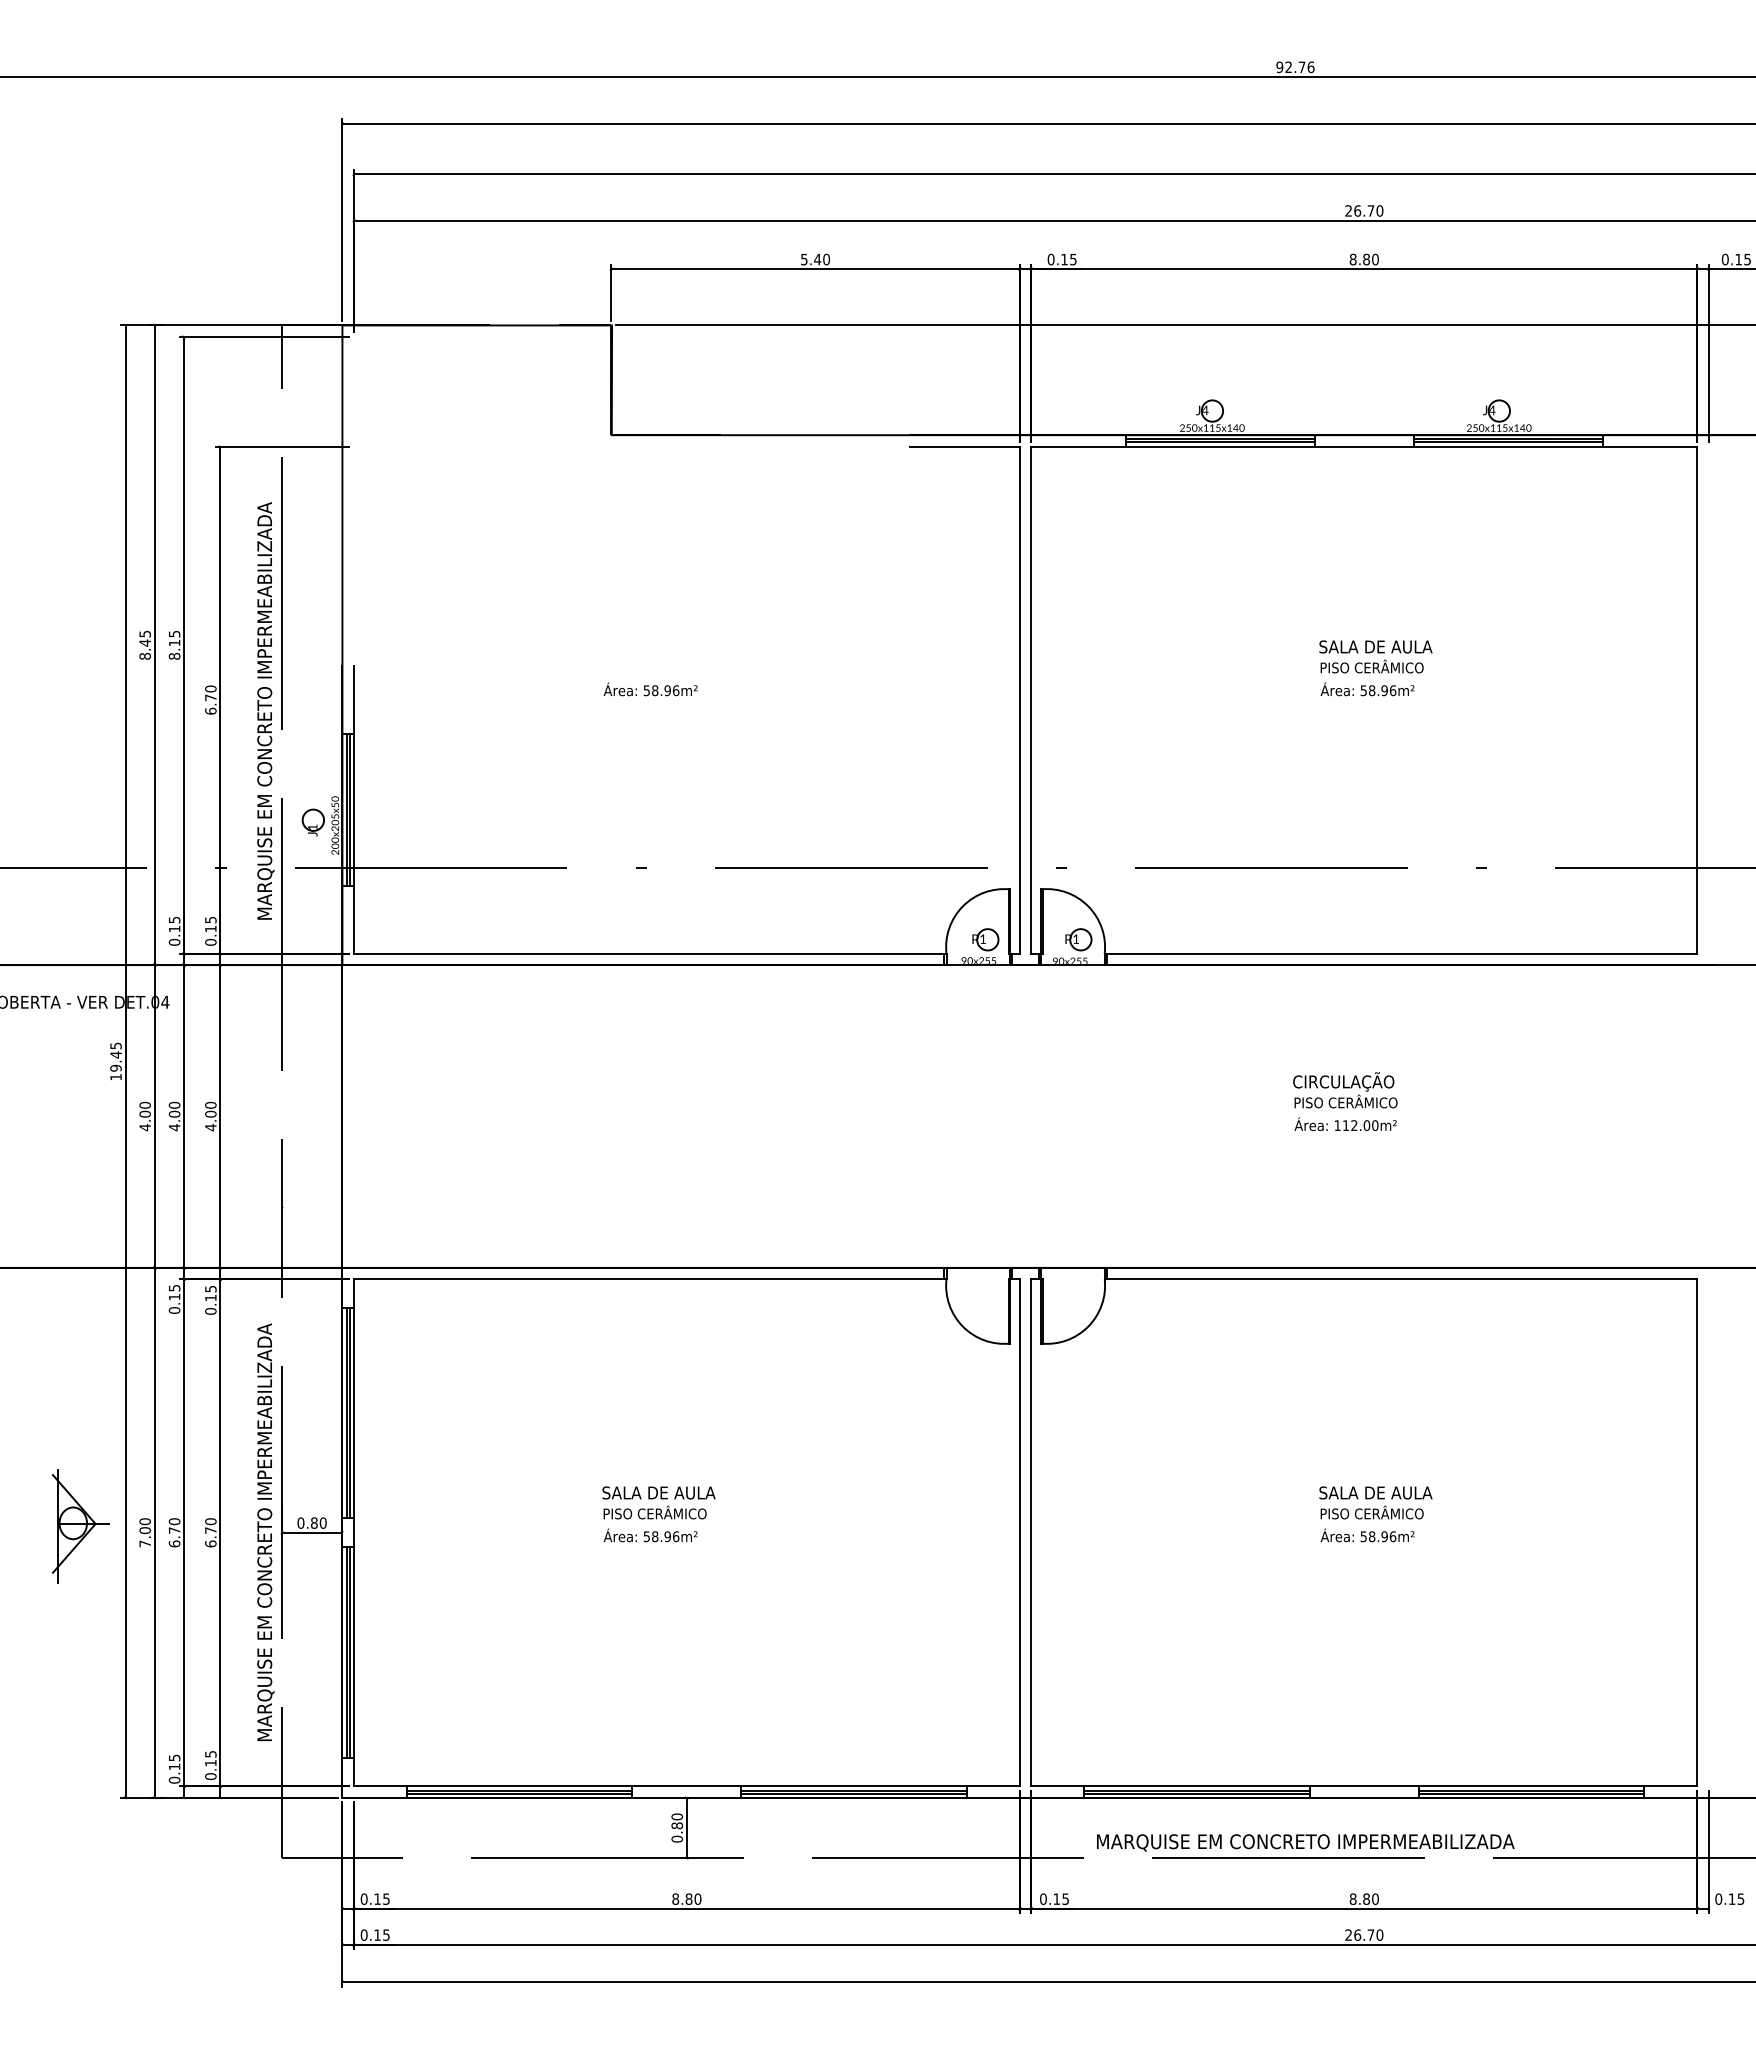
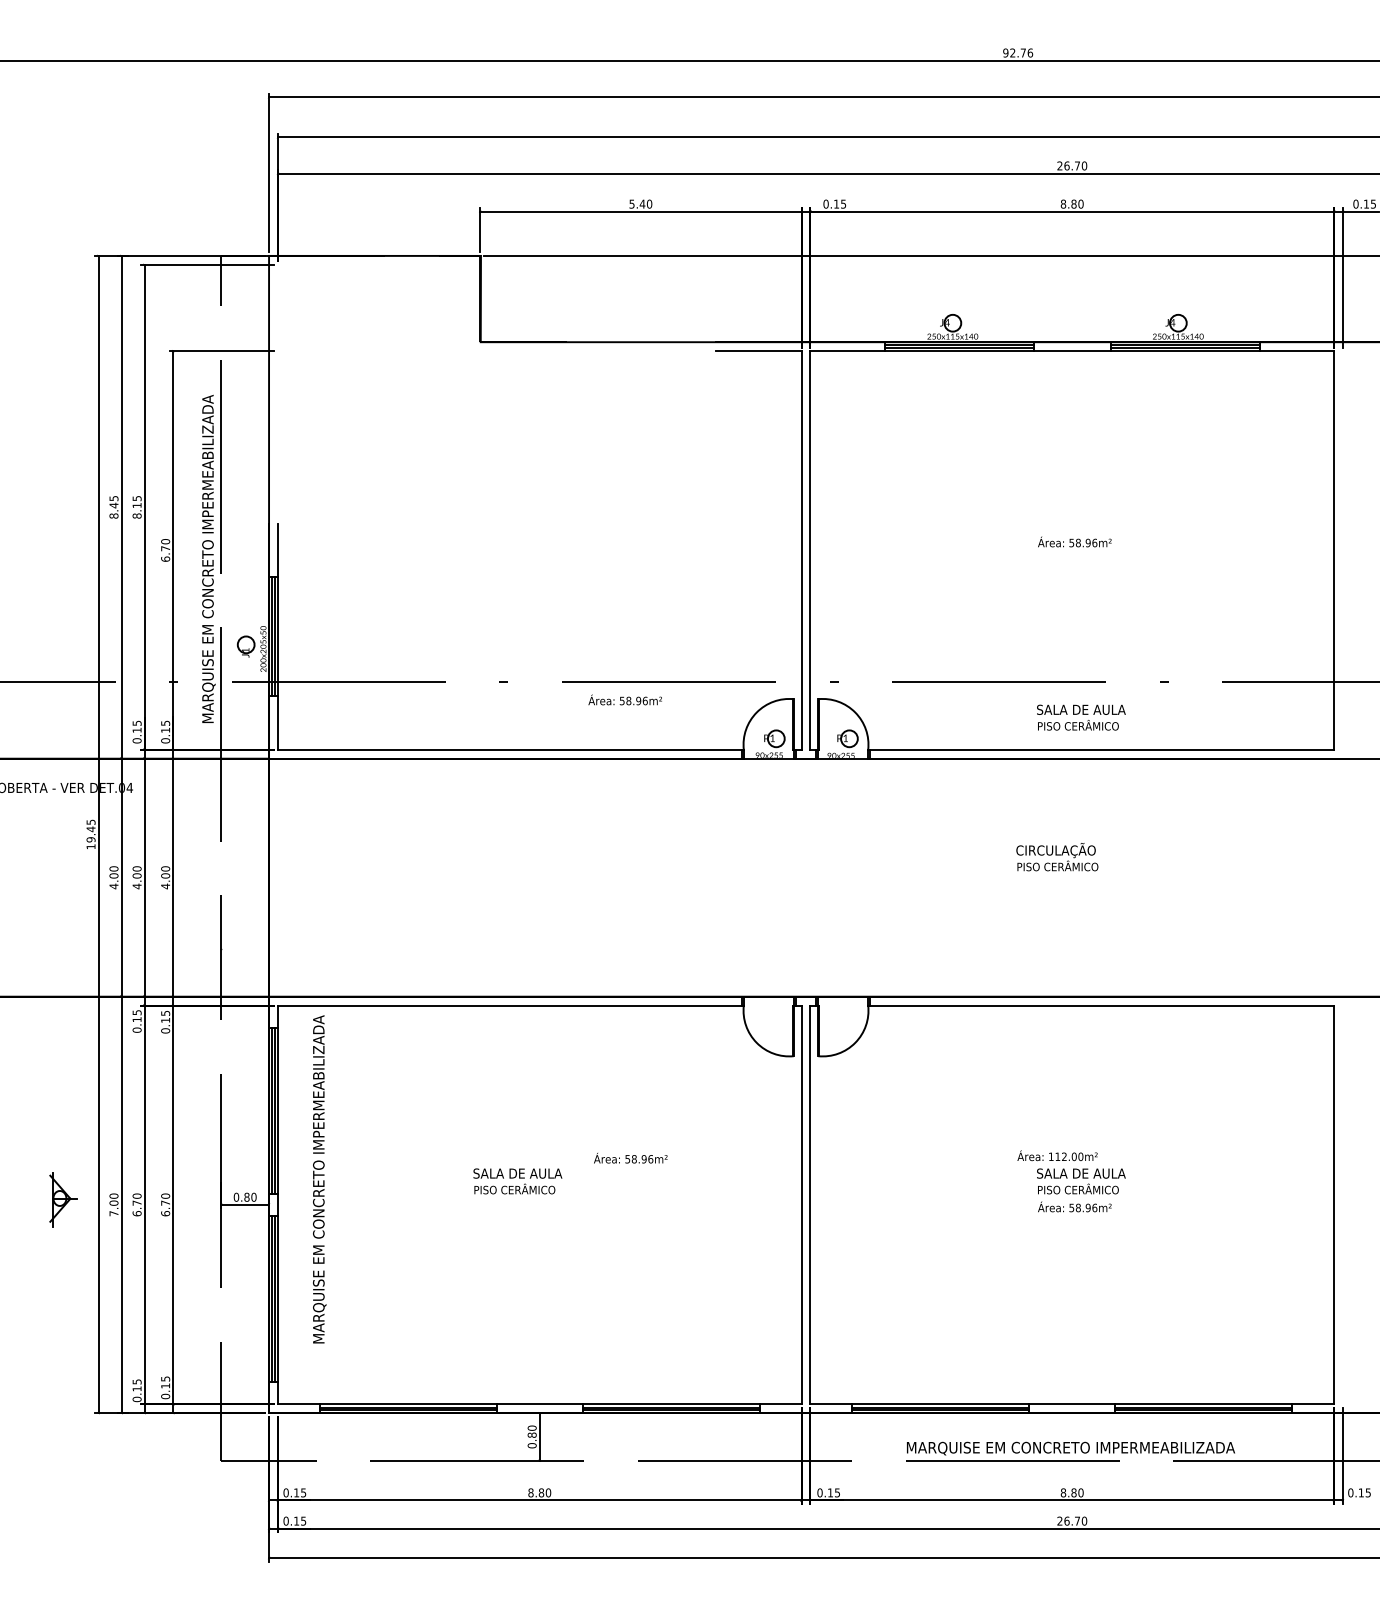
text: (1375, 656) -> (1081, 717), moved
text: (650, 689) -> (625, 700), moved
text: (1345, 1124) -> (1057, 1155), moved
part: (80, 1526) -> (63, 1199), size x0.6
text: (265, 1532) -> (319, 1179), moved
text: (650, 1535) -> (630, 1158), moved
text: (1305, 1842) -> (1070, 1448), moved

